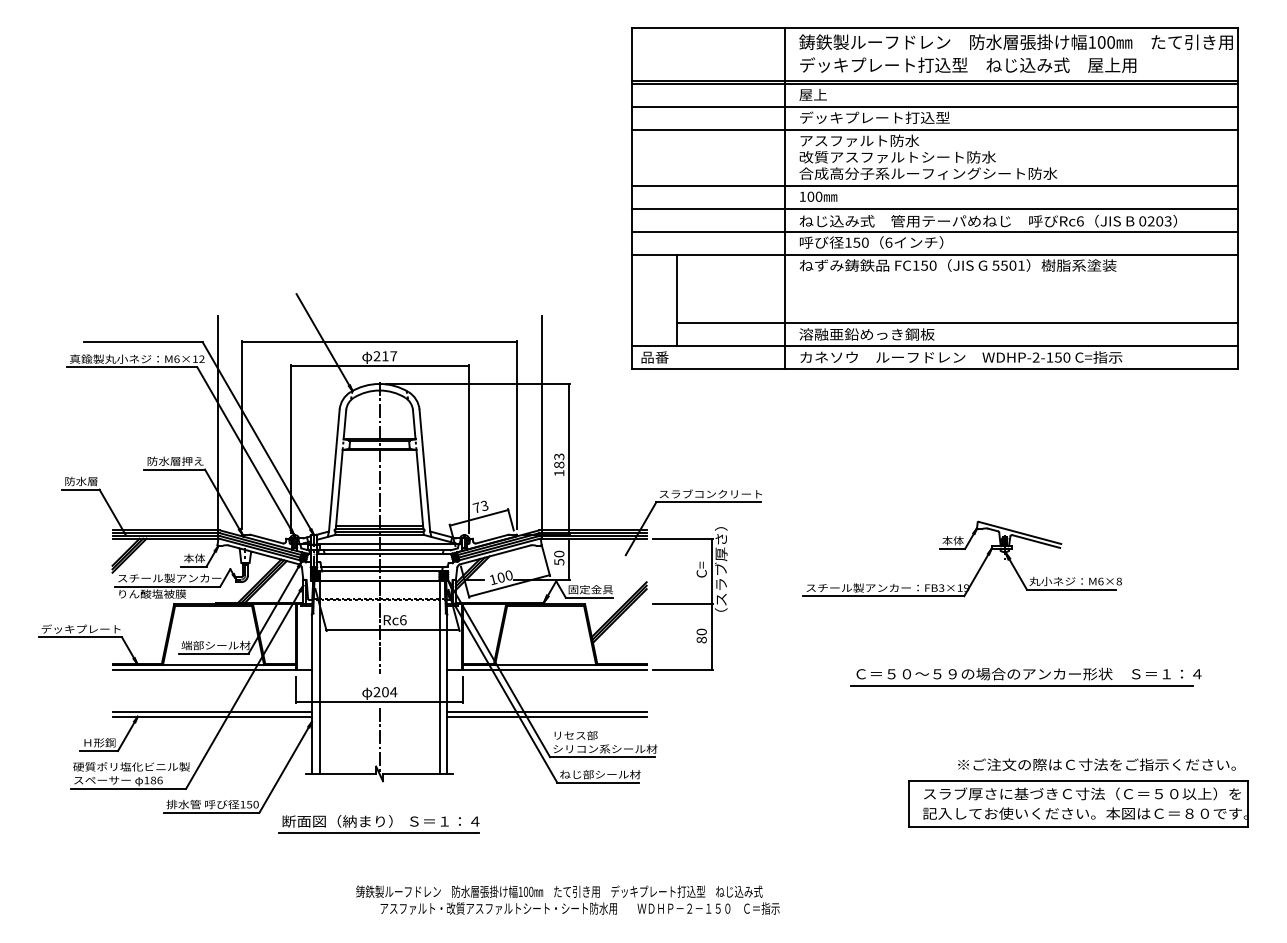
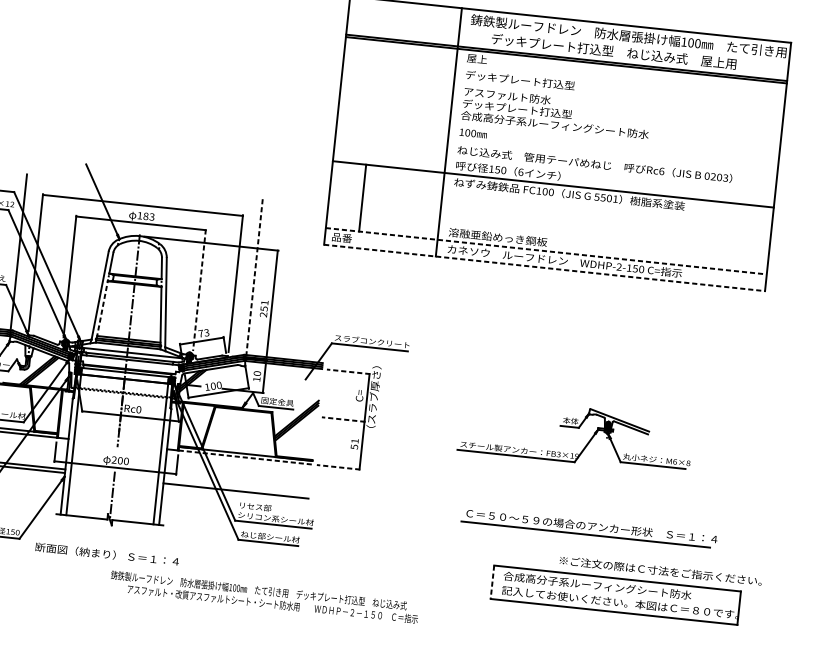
text: (968, 64) -> (614, 51), moved
line: (934, 106) -> (564, 76), removed
line: (934, 129) -> (562, 93), removed
text: (897, 157) -> (533, 110), 改質アスファルトシート防水 -> デッキプレート打込型
line: (934, 185) -> (558, 134), removed
line: (934, 208) -> (556, 150), removed
line: (934, 231) -> (554, 167), removed
text: (924, 265) -> (545, 191), FC150 -> FC100
line: (957, 323) -> (564, 236), removed
line: (935, 346) -> (546, 251), solid -> dashed
text: (385, 356) -> (146, 216), 217 -> 183
line: (935, 369) -> (545, 268), solid -> dashed
line: (541, 427) -> (254, 280), solid -> dashed
line: (468, 449) -> (199, 290), solid -> dashed
text: (559, 464) -> (264, 308), 183 -> 251
line: (339, 489) -> (102, 309), solid -> dashed
line: (683, 538) -> (348, 371), solid -> dashed
part: (961, 549) -> (576, 427), moved
text: (559, 562) -> (256, 379), 50 -> 10
line: (683, 604) -> (343, 419), solid -> dashed
text: (403, 620) -> (139, 409), Rc6 -> Rc0
text: (701, 635) -> (354, 443), 80 -> 51
line: (554, 669) -> (245, 457), solid -> dashed
line: (683, 669) -> (338, 467), solid -> dashed
part: (1025, 676) -> (589, 527), moved
text: (393, 692) -> (126, 461), 204 -> 200
line: (546, 711) -> (236, 487), removed
text: (1096, 764) -> (660, 570), moved
text: (1081, 793) -> (618, 587), スラブ厚さに基づきＣ寸法（Ｃ＝５０以上）を -> 合成高分子系ルーフィングシート防水
line: (908, 804) -> (492, 582), solid -> dashed
line: (378, 833) -> (104, 562), removed
text: (567, 899) -> (264, 596), moved

